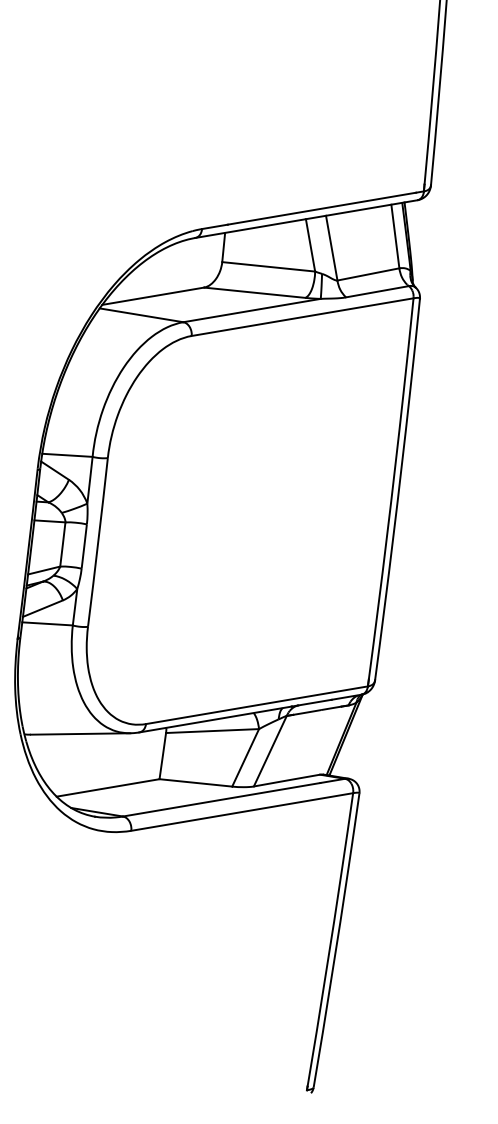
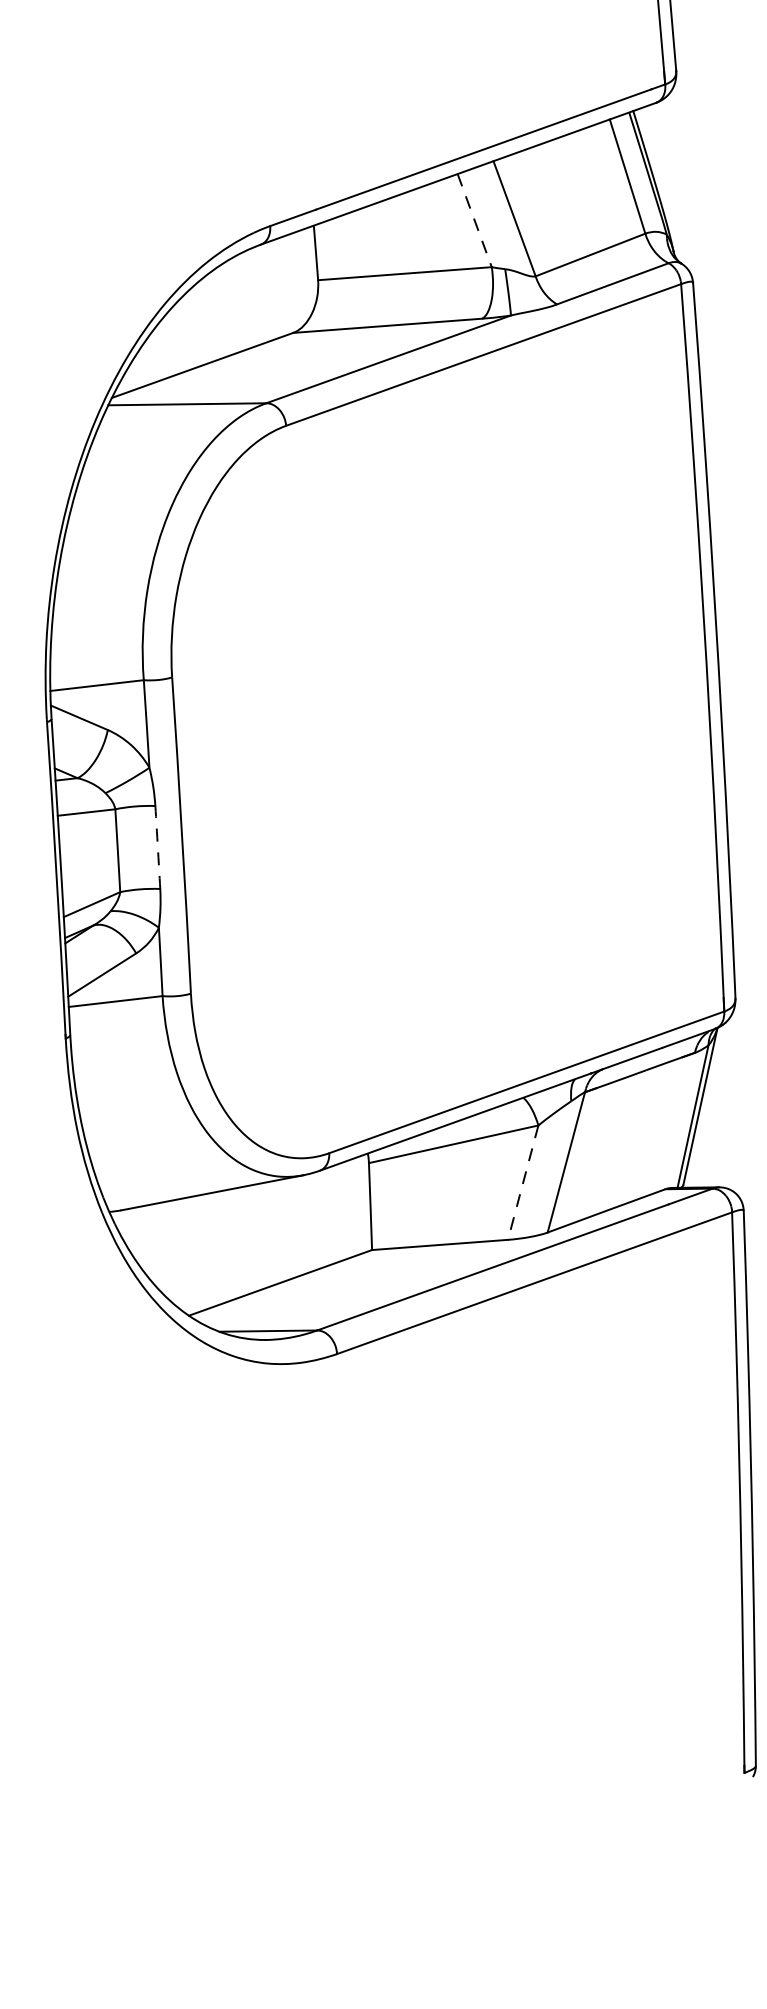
line: (310, 245) -> (474, 220), solid -> dashed
arc: (84, 546) -> (158, 847), solid -> dashed
line: (245, 757) -> (522, 1182), solid -> dashed

